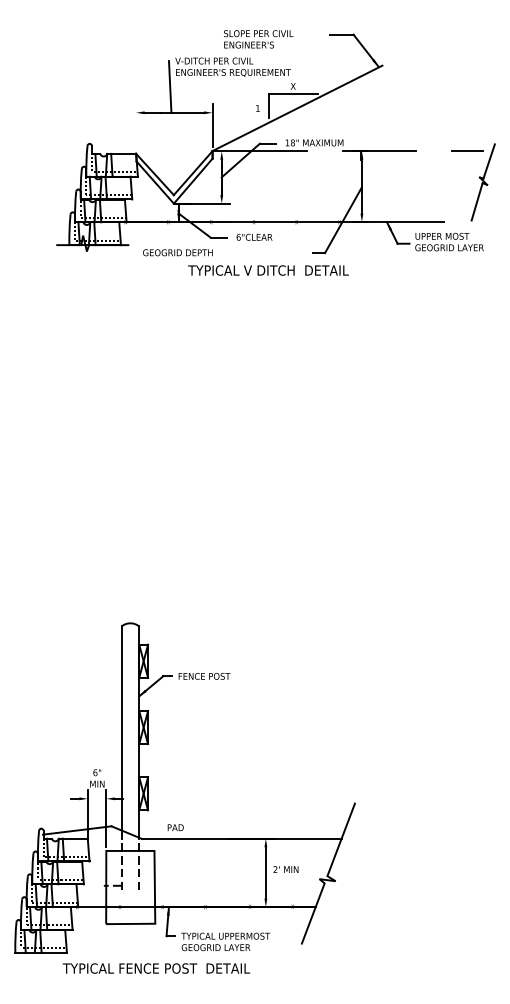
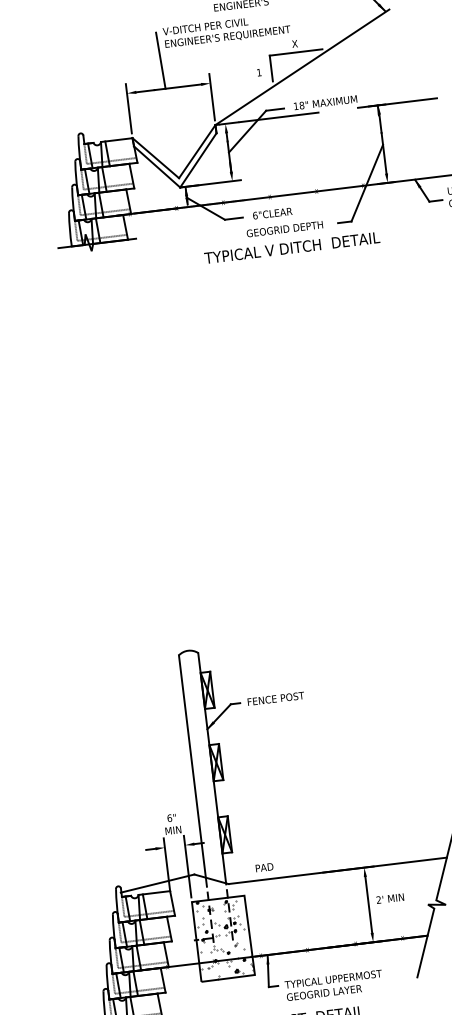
line: (136, 126) -> (129, 108), added
text: (177, 252) -> (284, 228), moved
hatch: (130, 886) -> (223, 937), added

